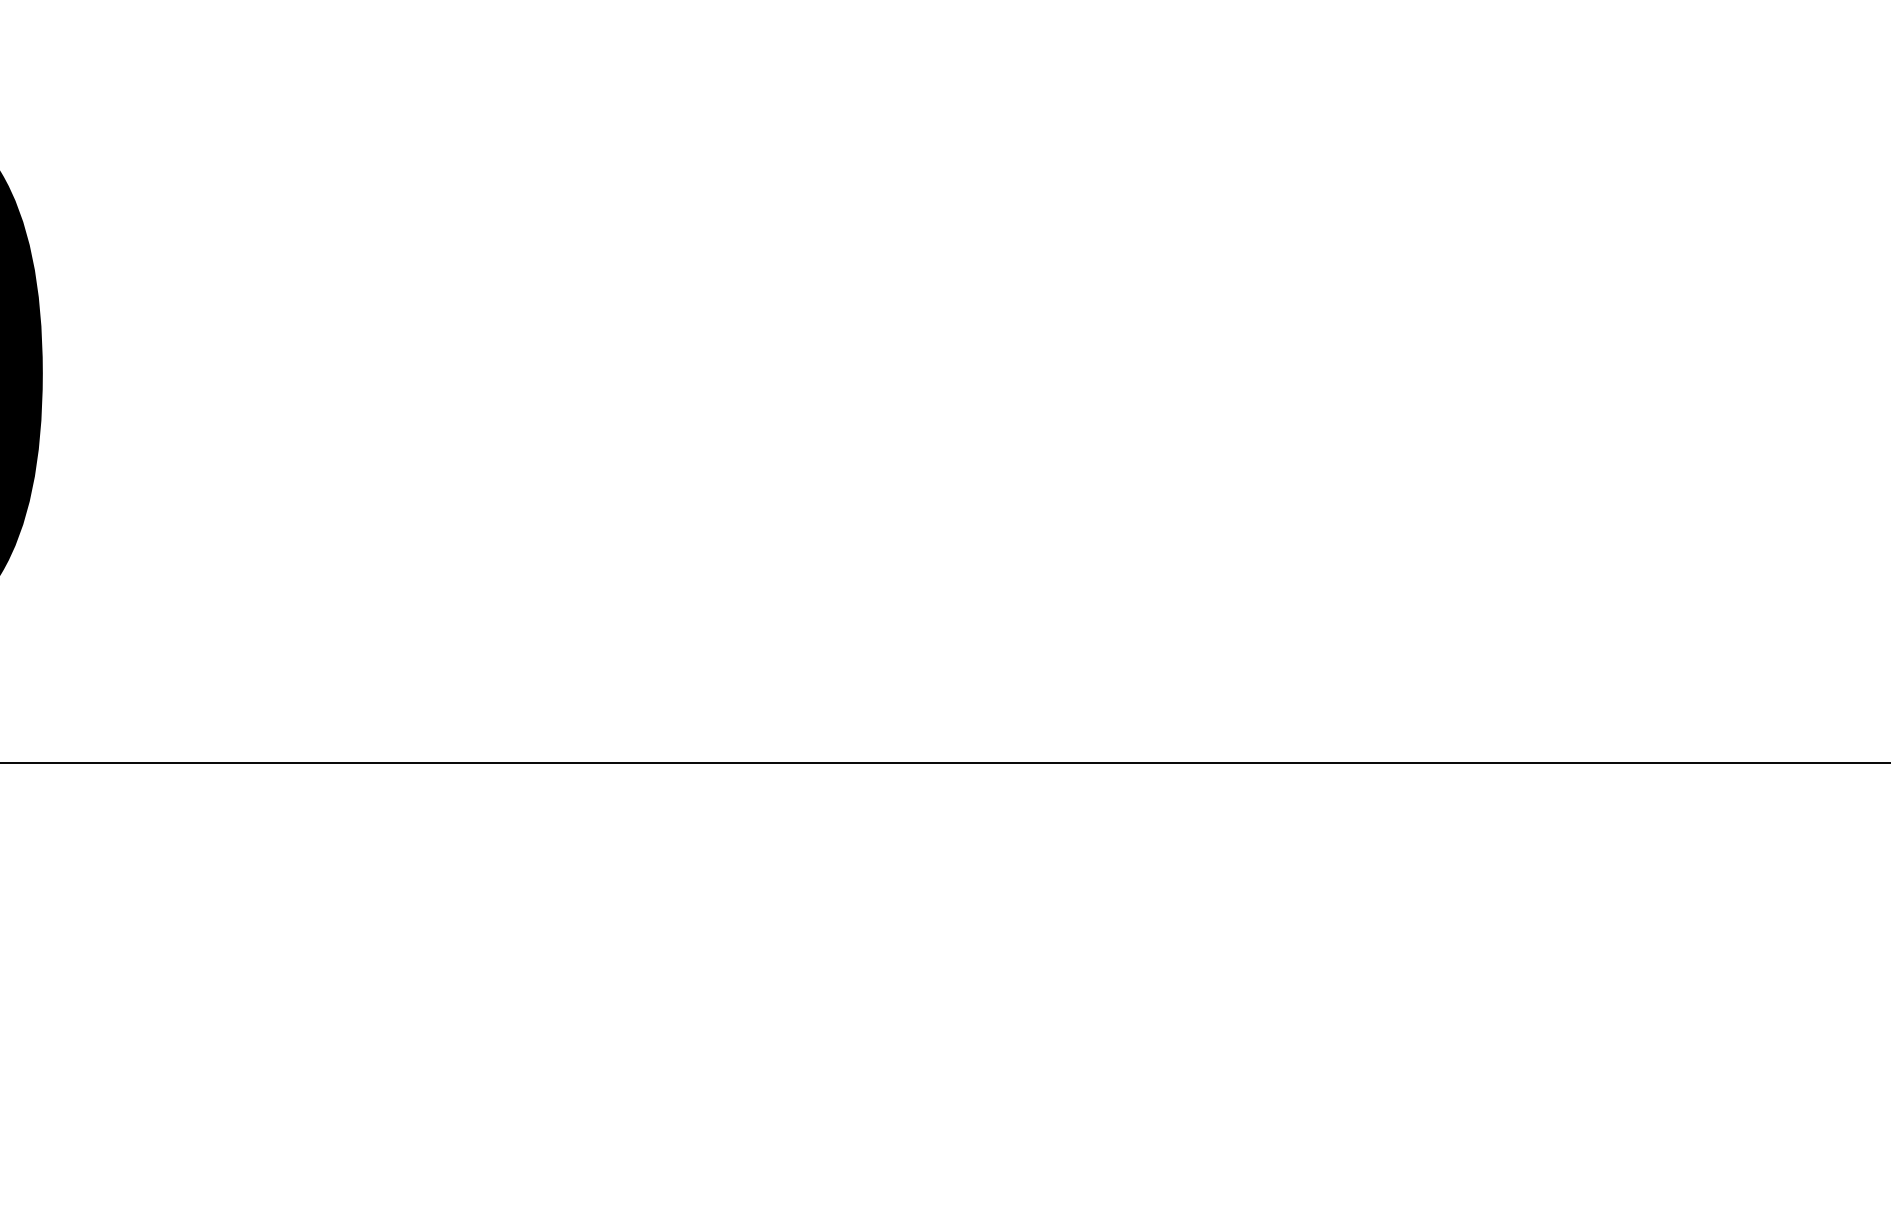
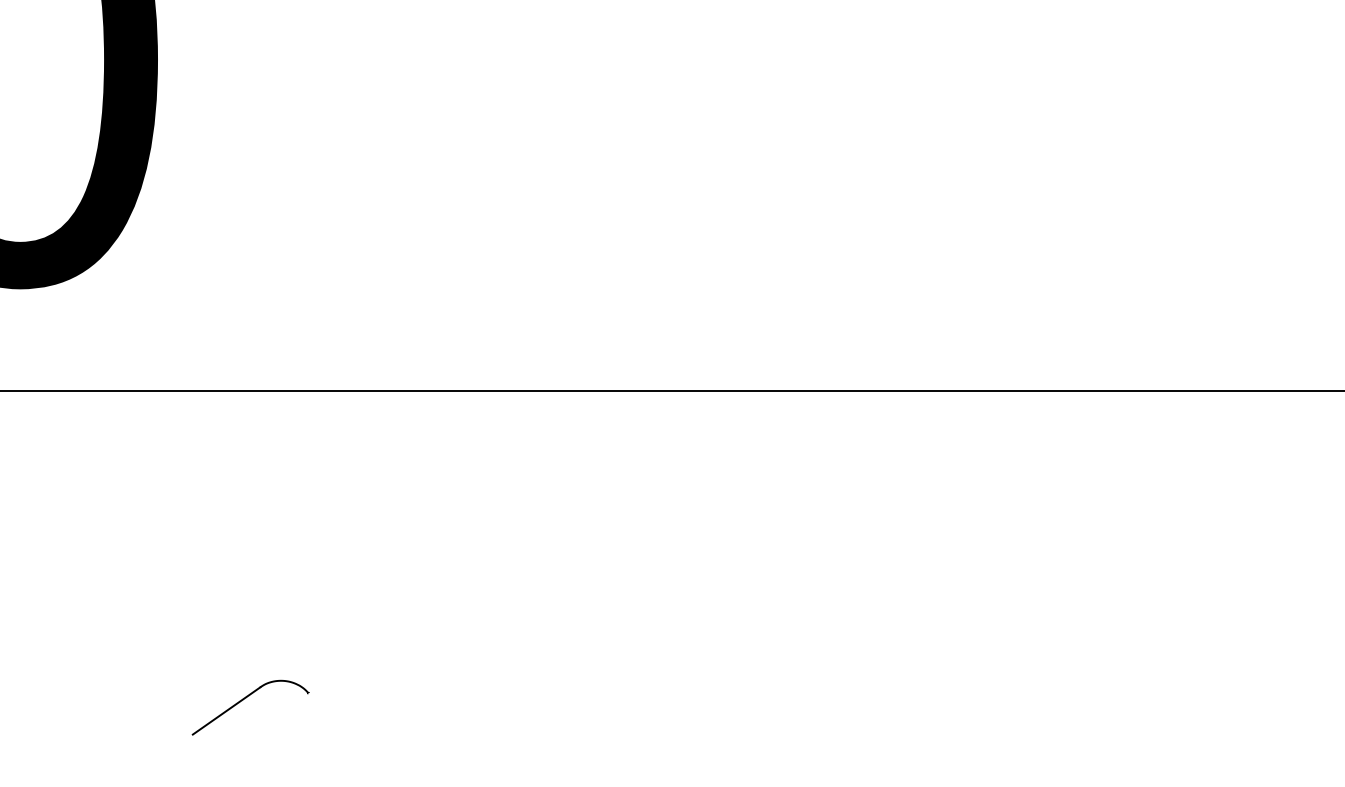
part: (143, 1125) -> (243, 700), added

